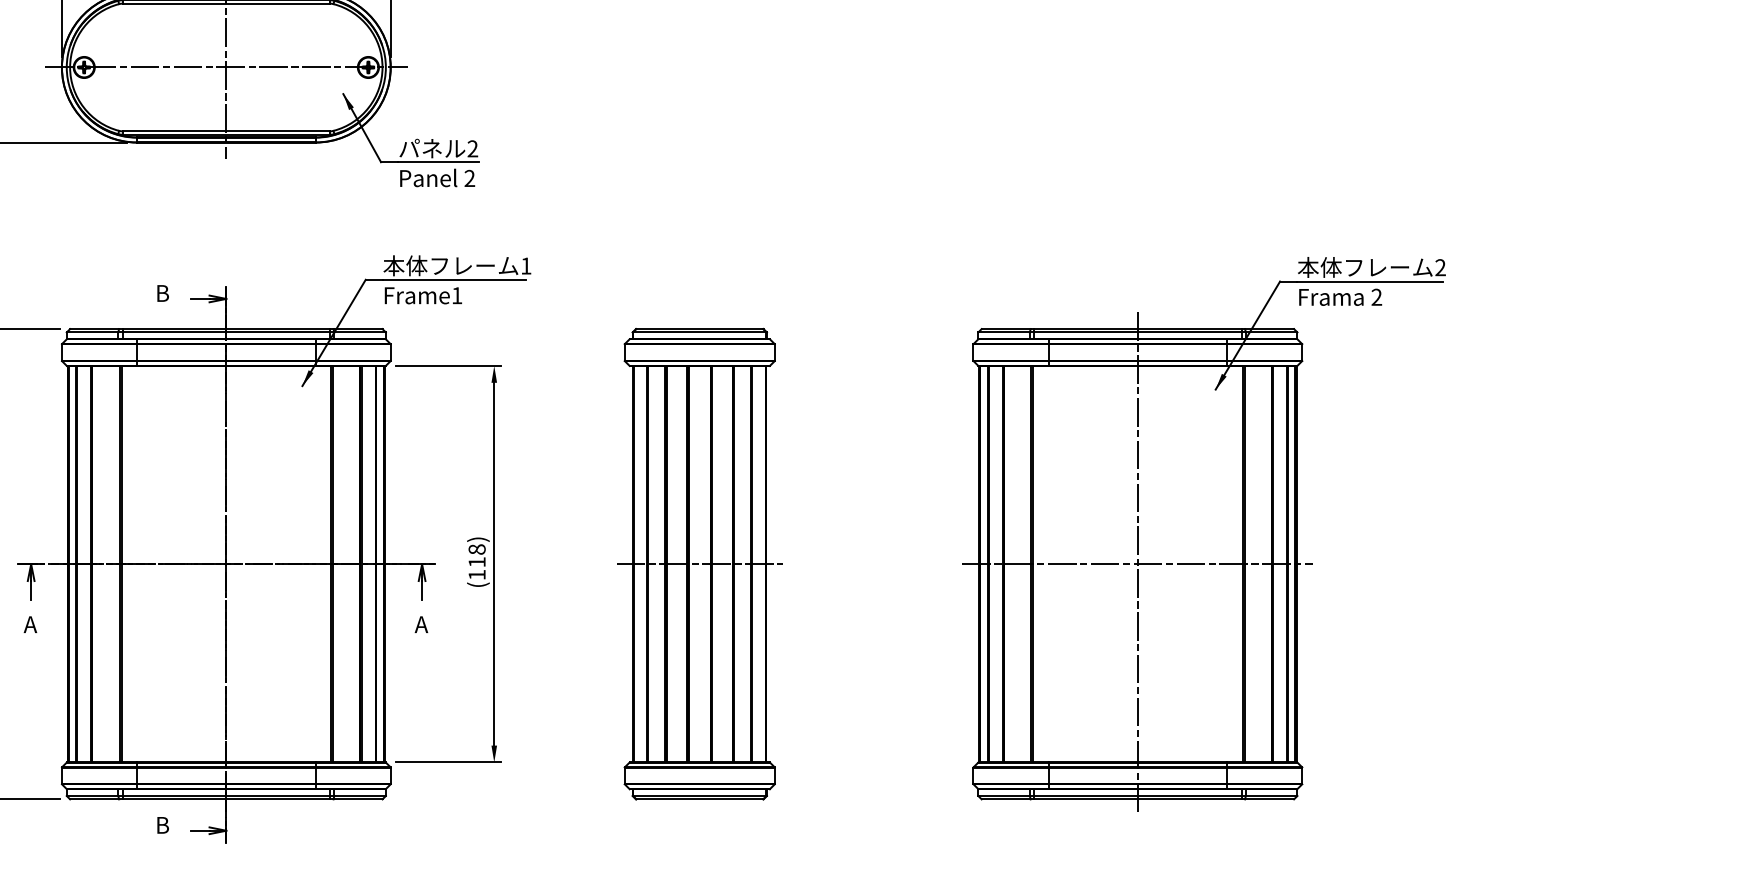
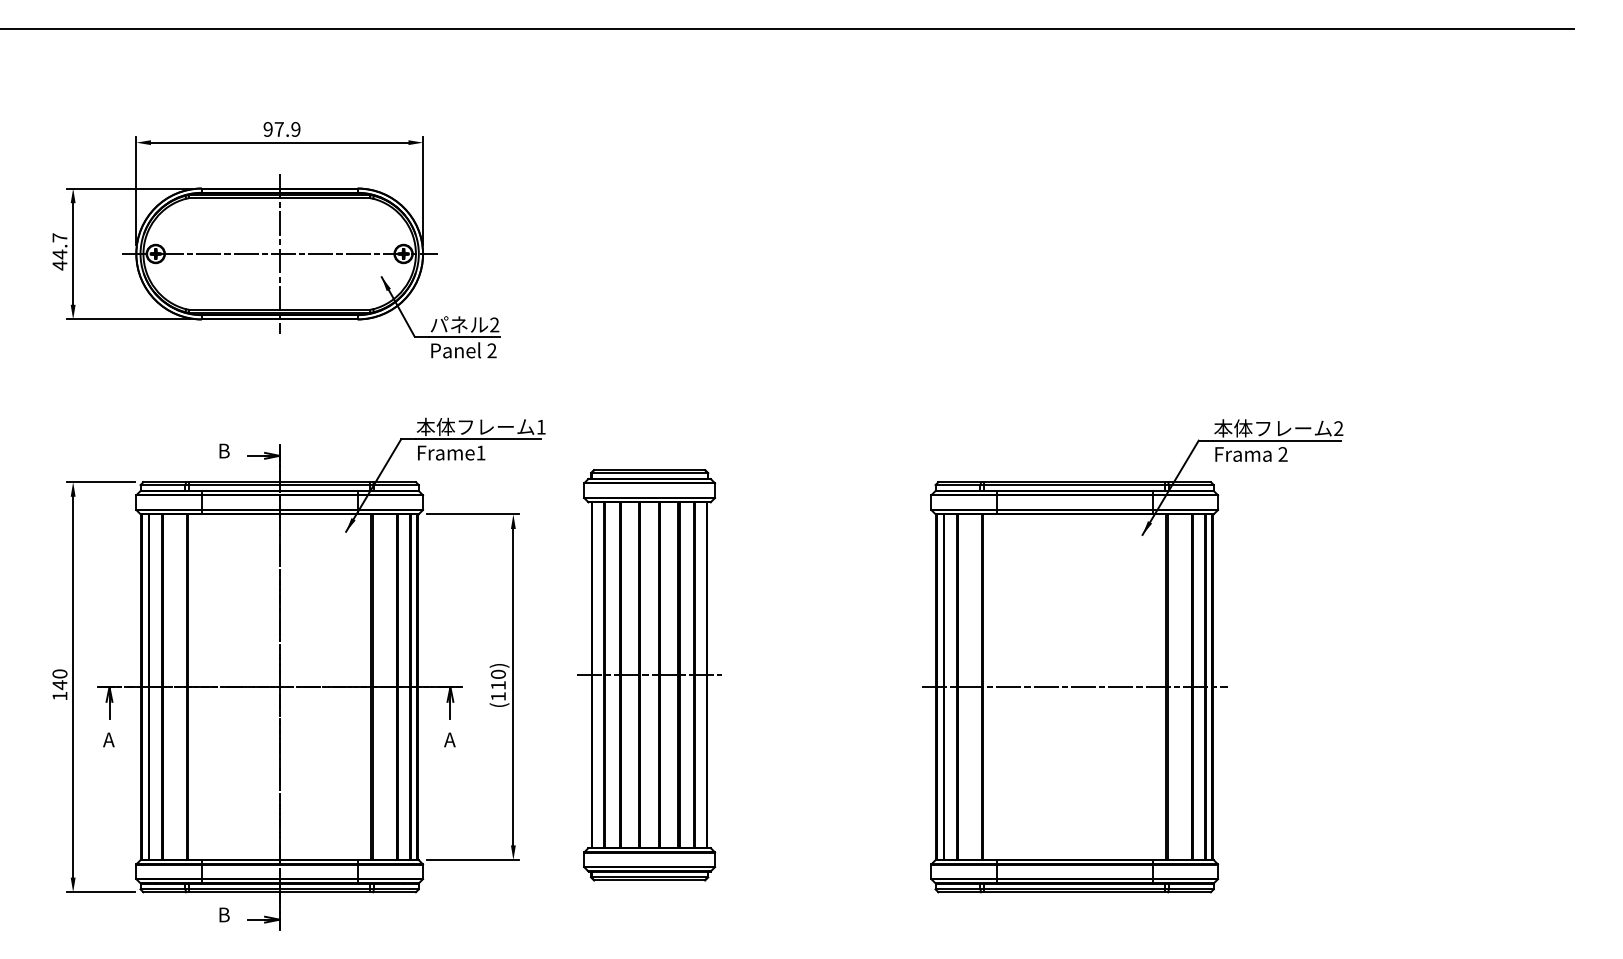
text: (477, 548) -> (498, 673), (118) -> (110)
line: (1137, 563) -> (1074, 686), removed
part: (699, 564) -> (649, 675), moved

